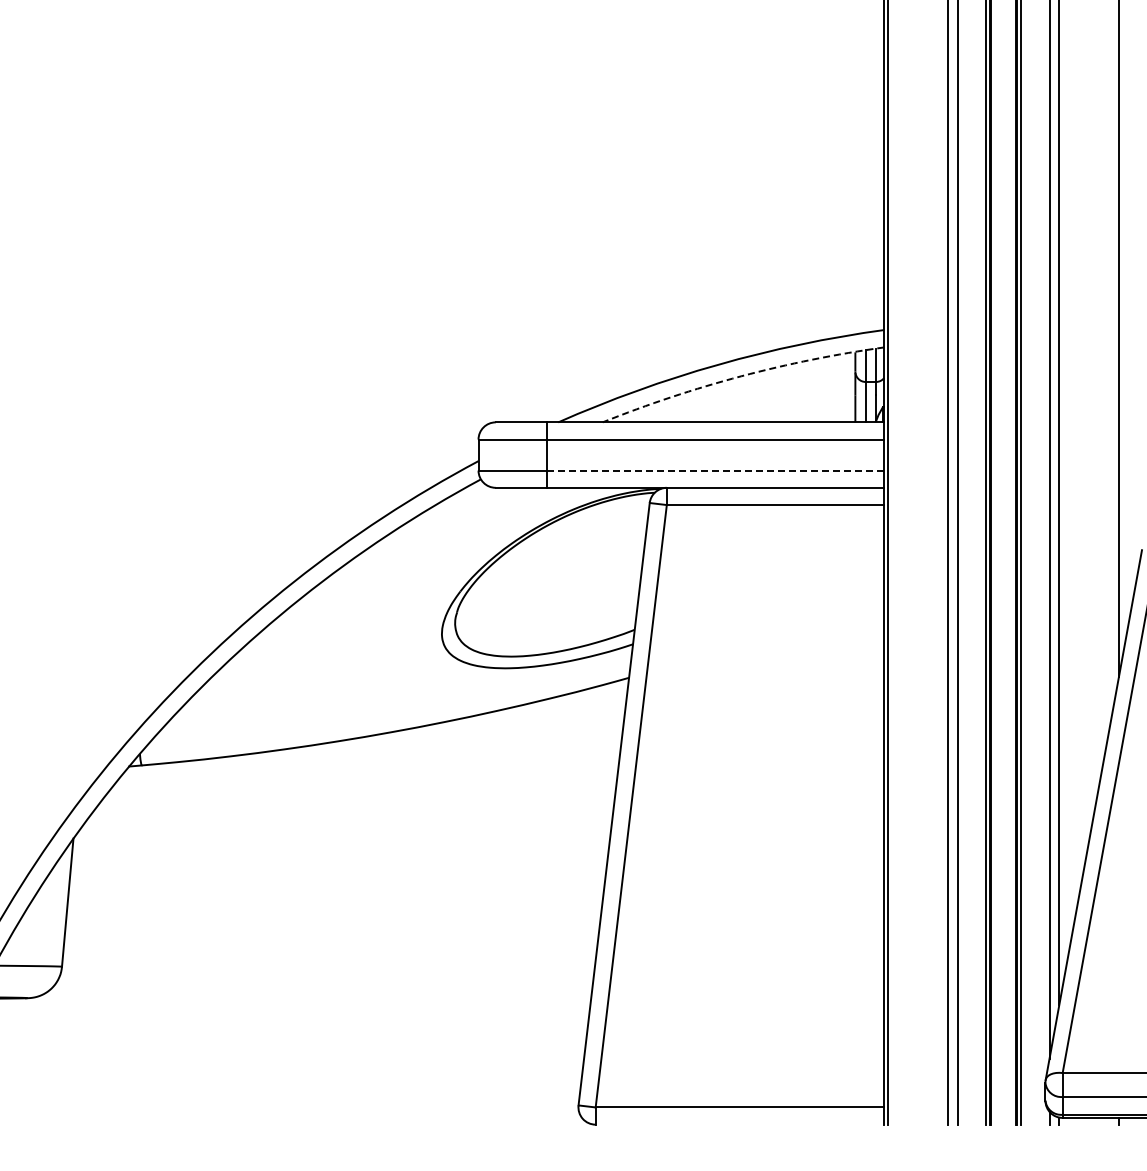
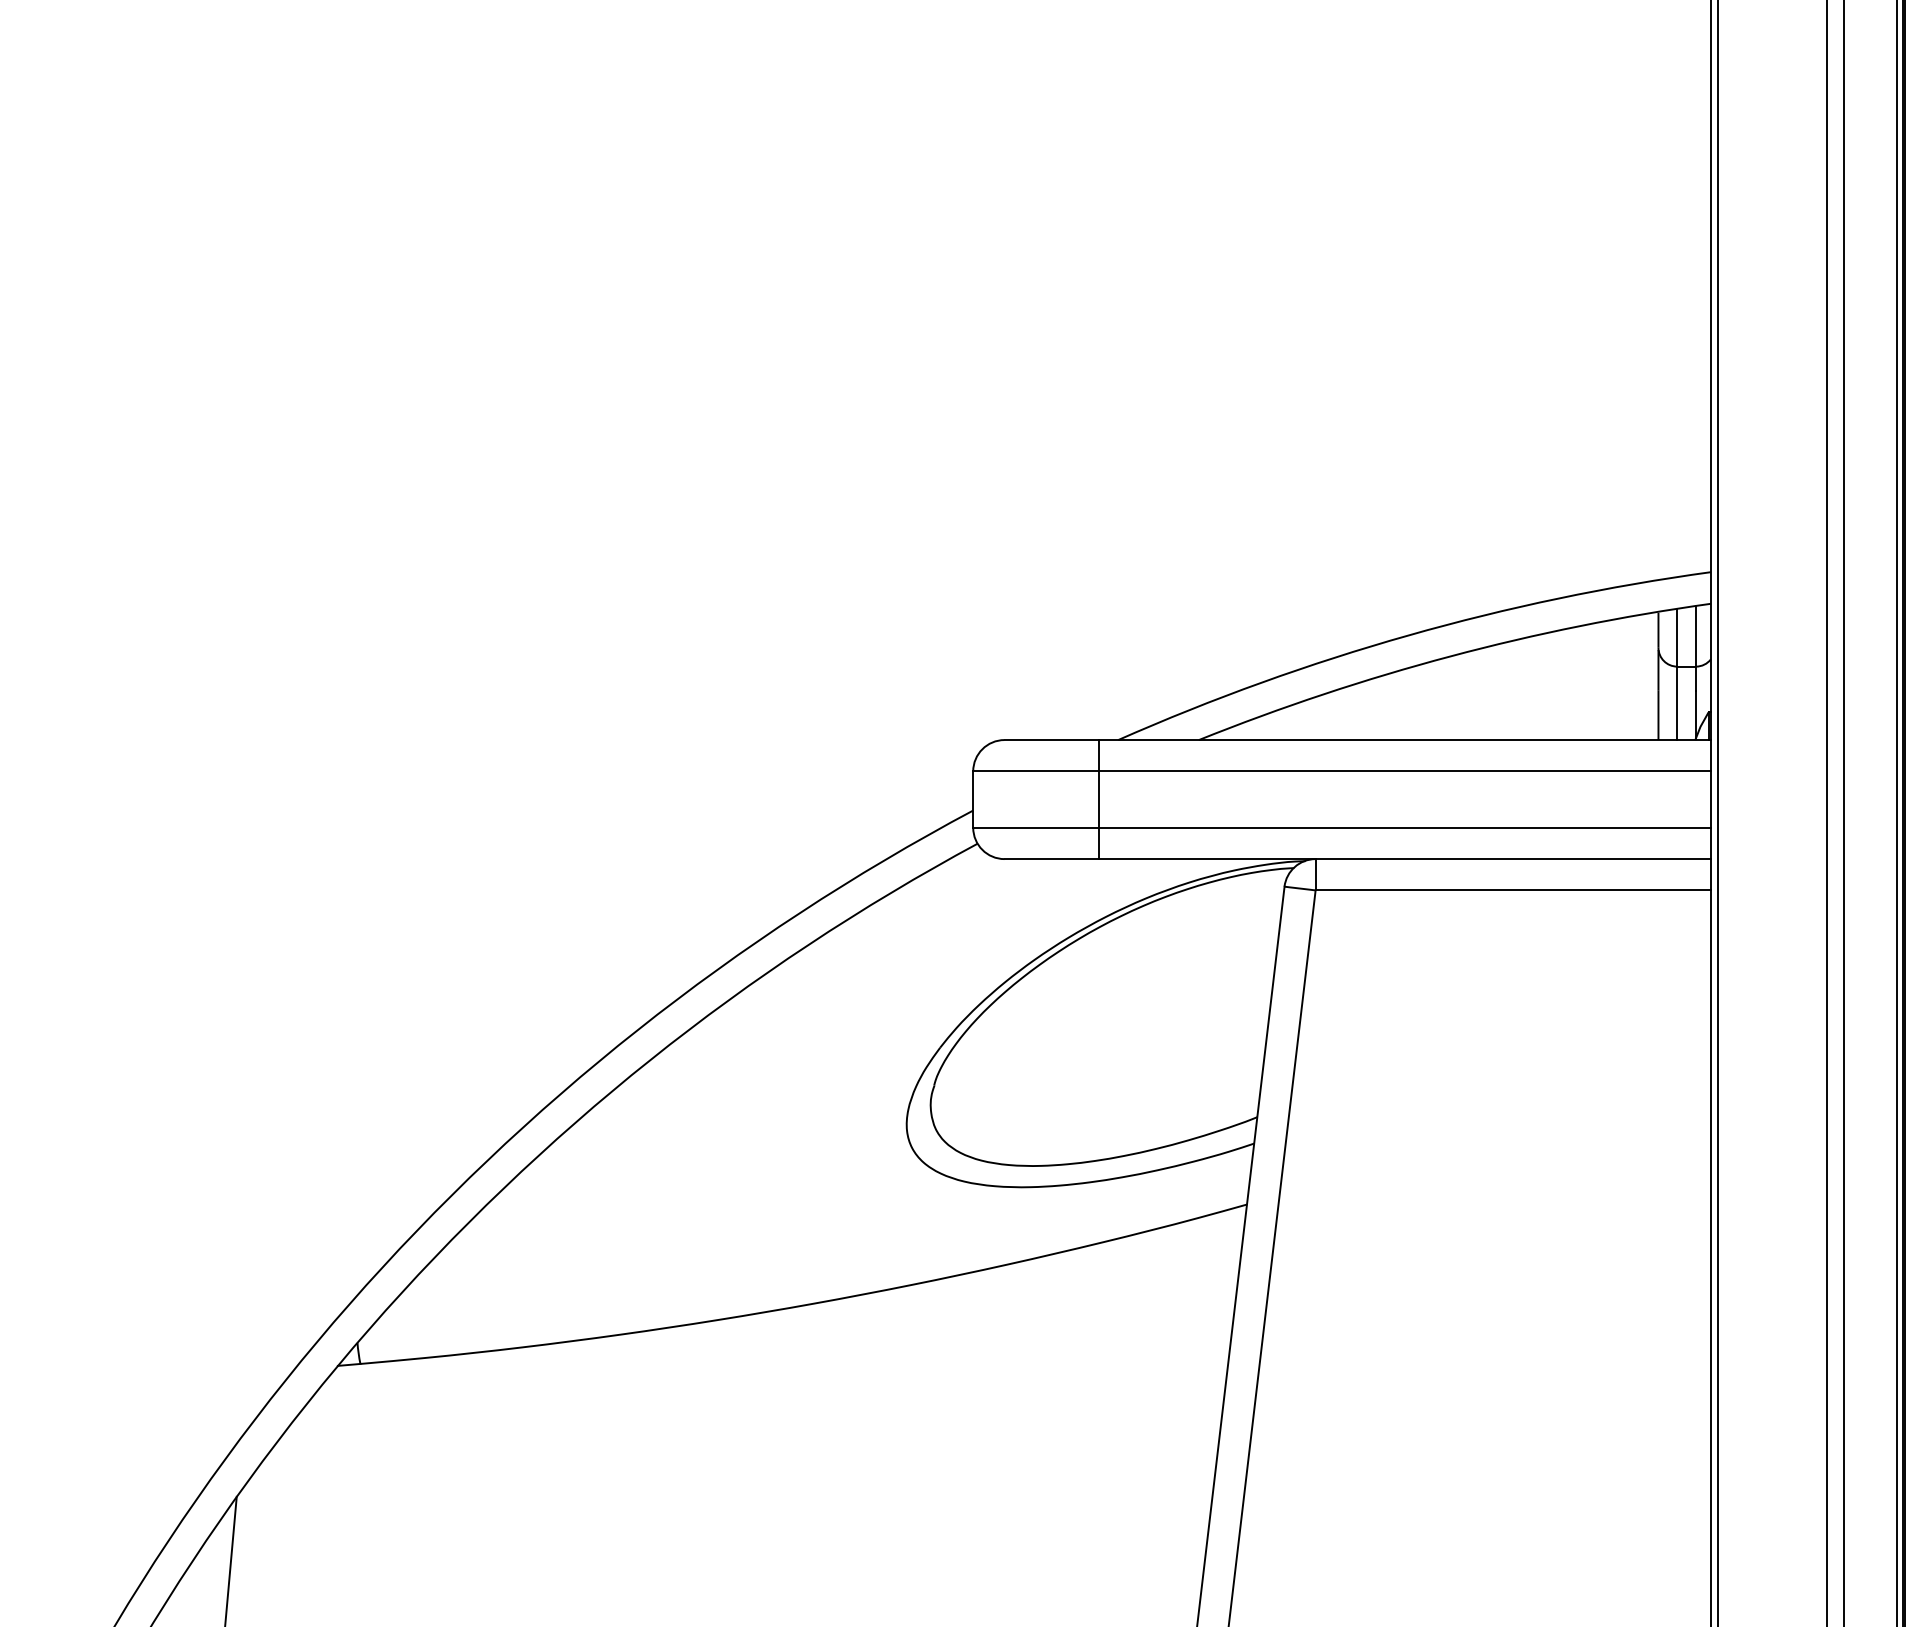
arc: (741, 376) -> (1451, 656), dashed -> solid
line: (716, 470) -> (1405, 827), dashed -> solid

